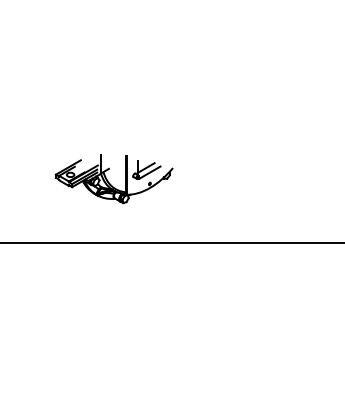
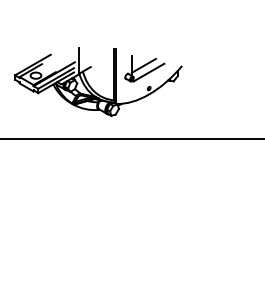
part: (113, 179) -> (97, 82), size x1.6

